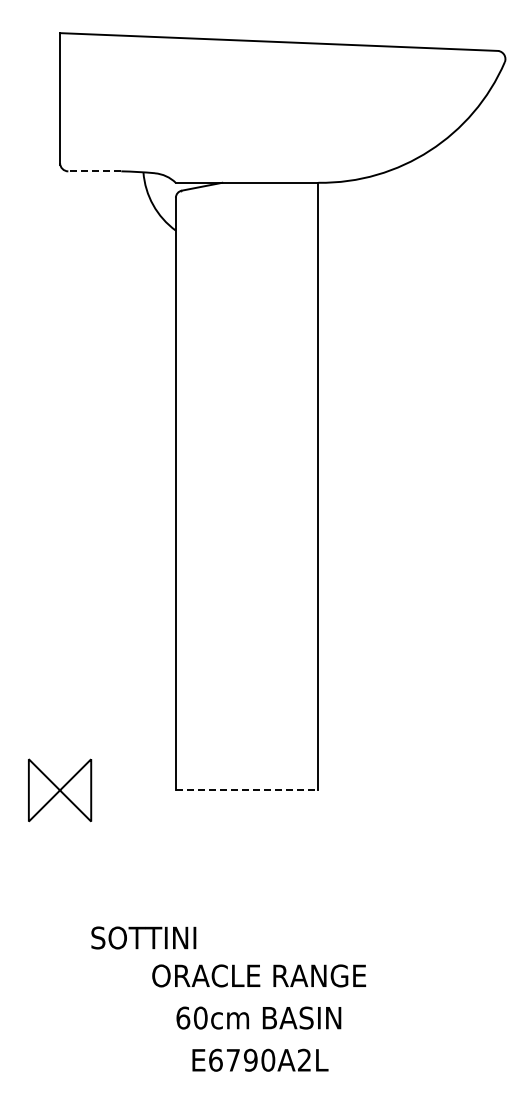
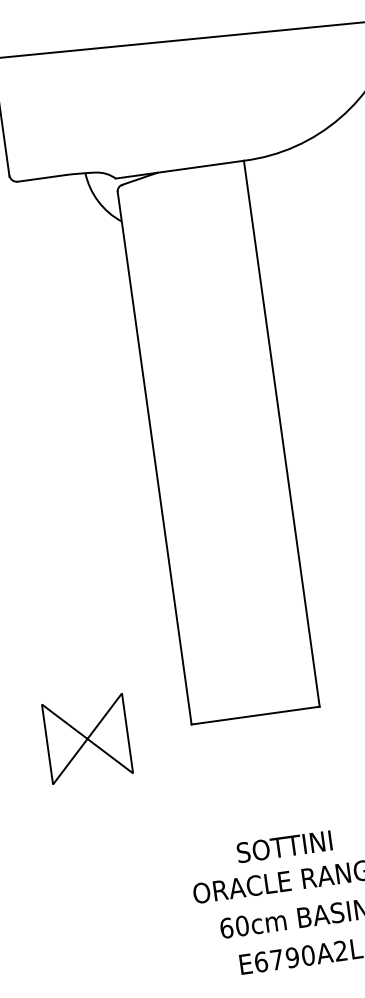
line: (94, 171) -> (41, 178), dashed -> solid
part: (59, 790) -> (87, 739), size x1.43
line: (247, 790) -> (256, 715), dashed -> solid
text: (143, 937) -> (284, 846), moved

